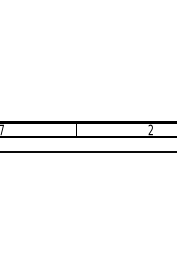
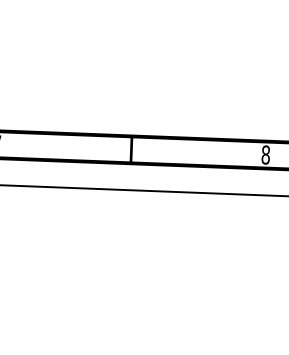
text: (150, 129) -> (265, 154), 2 -> 8

